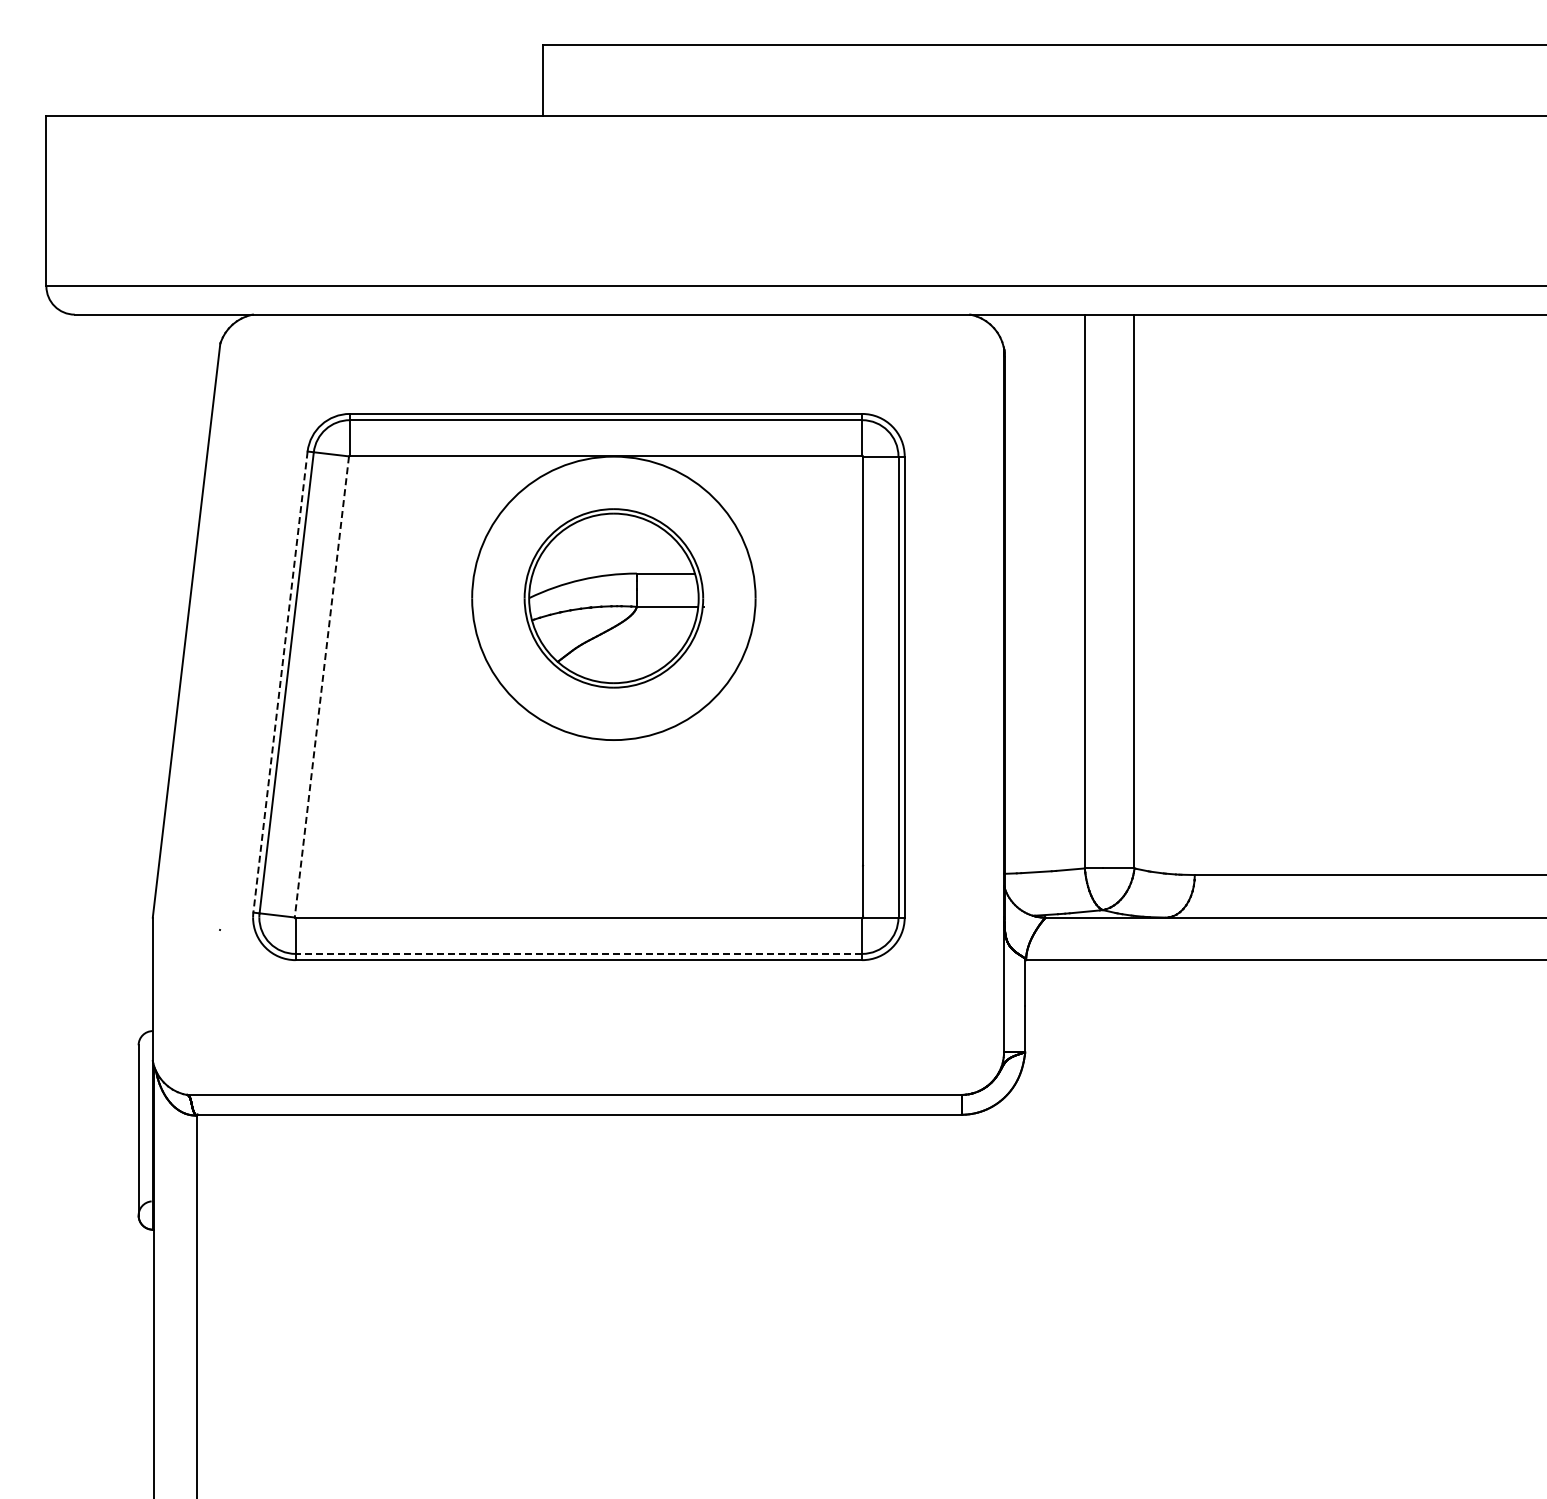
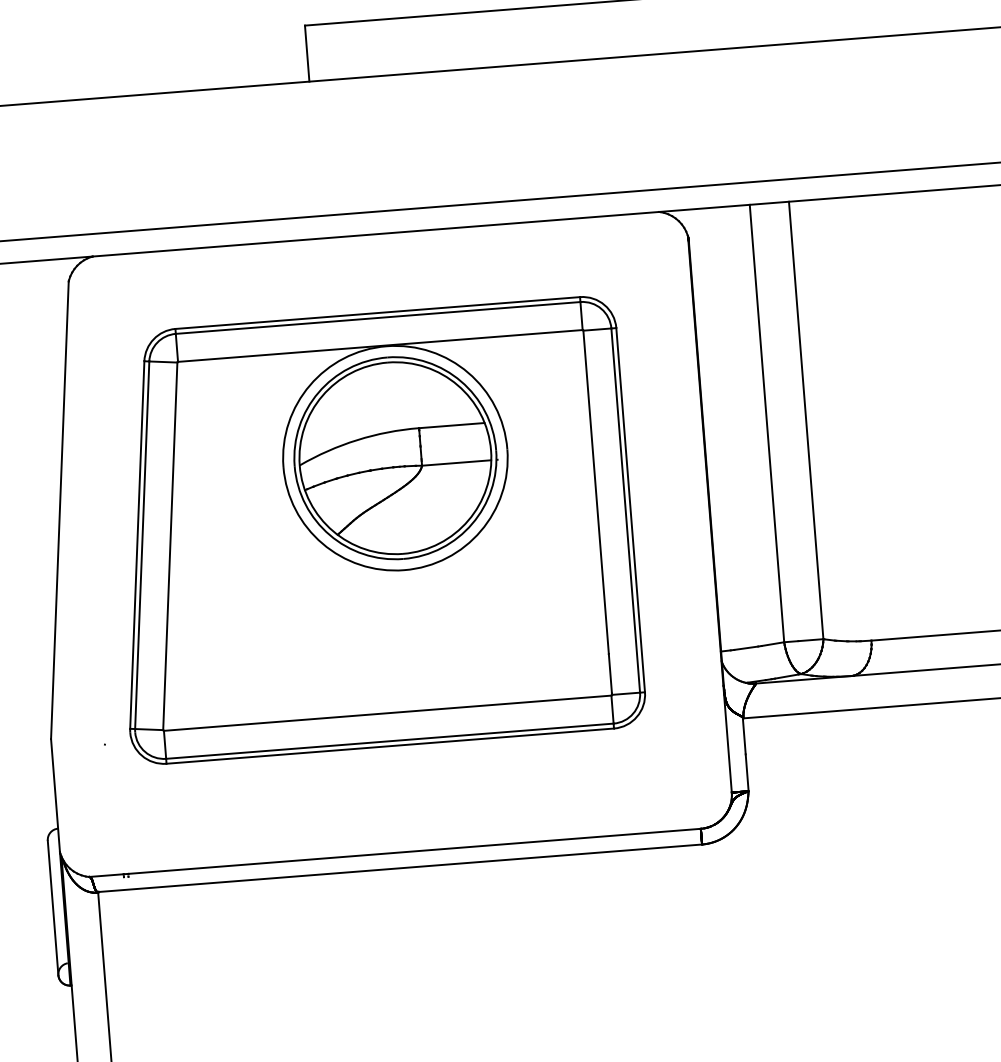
part: (613, 598) -> (395, 458), size x1.43
line: (280, 682) -> (137, 545), dashed -> solid
line: (321, 687) -> (170, 546), dashed -> solid
line: (578, 953) -> (389, 740), dashed -> solid

